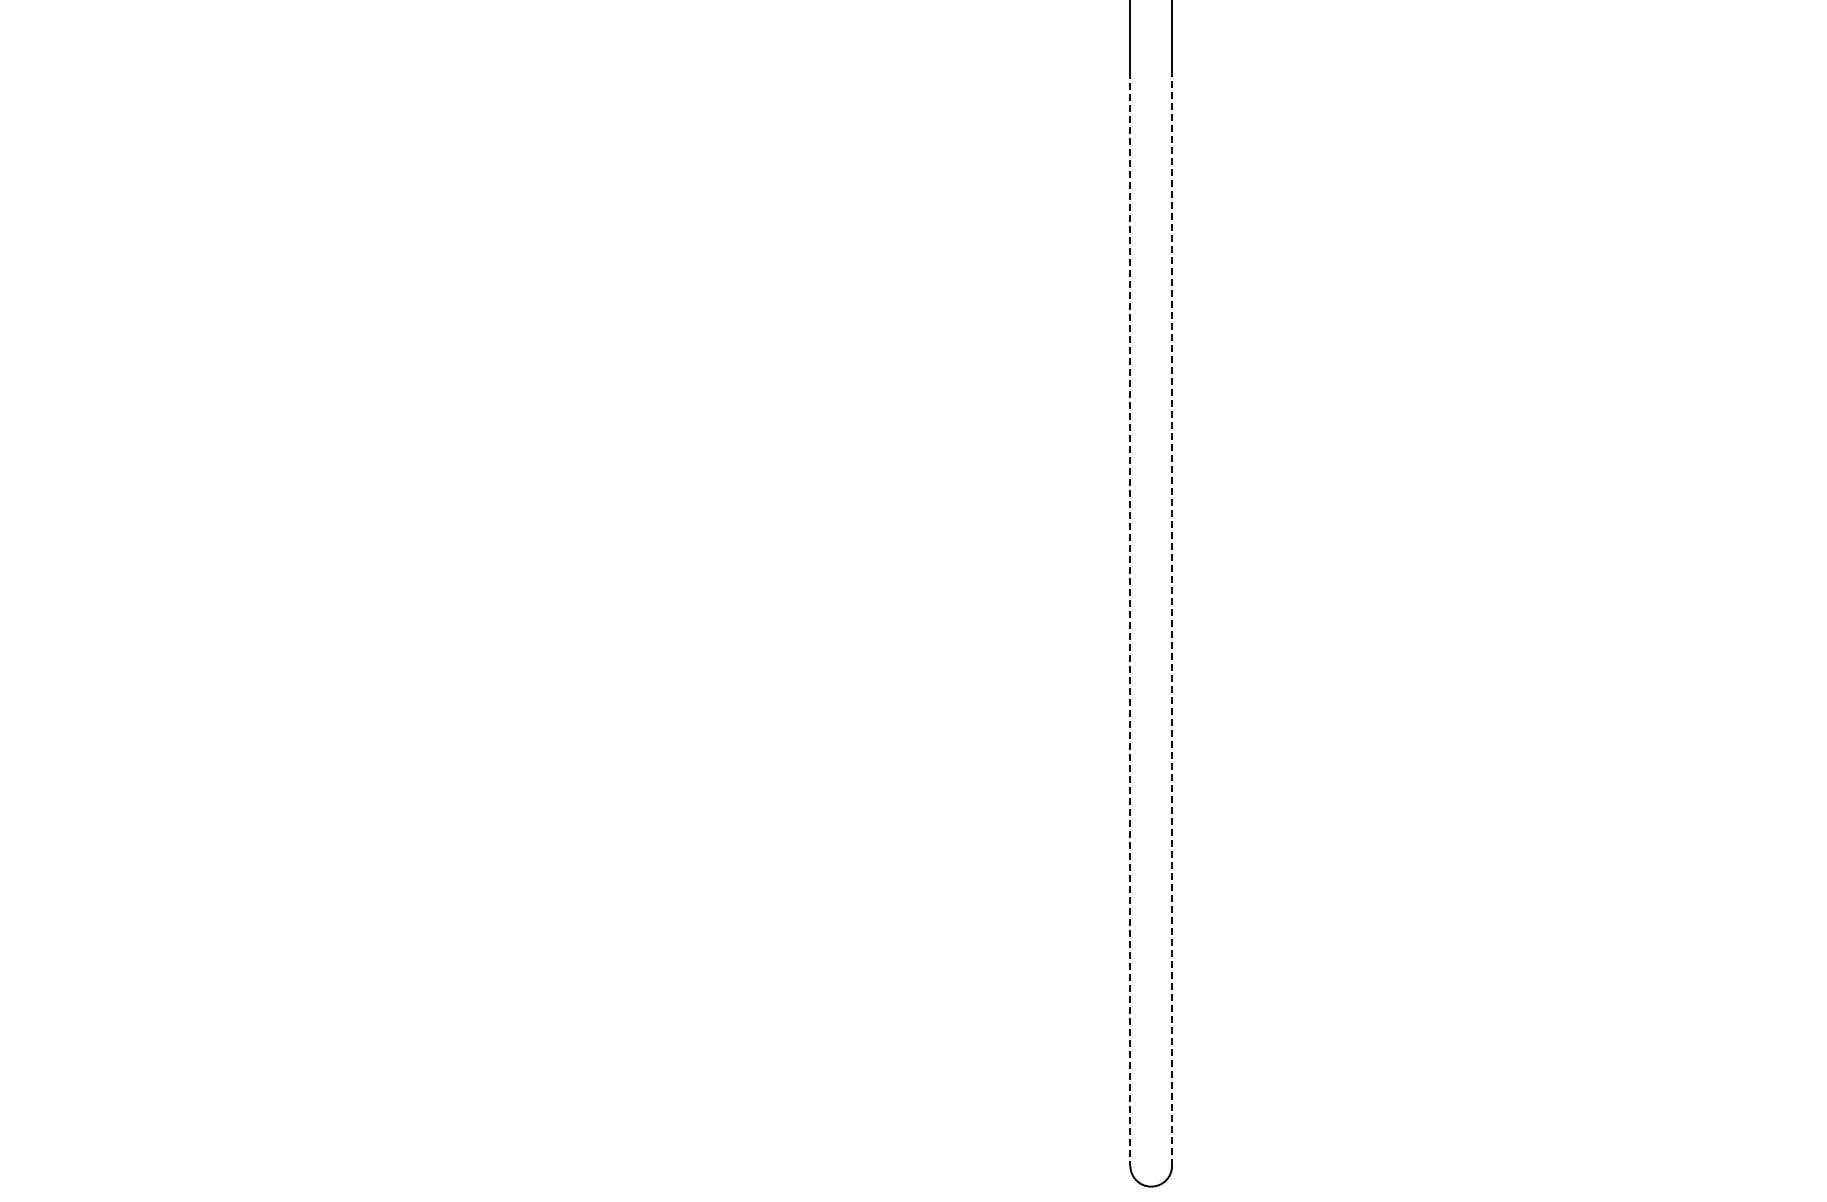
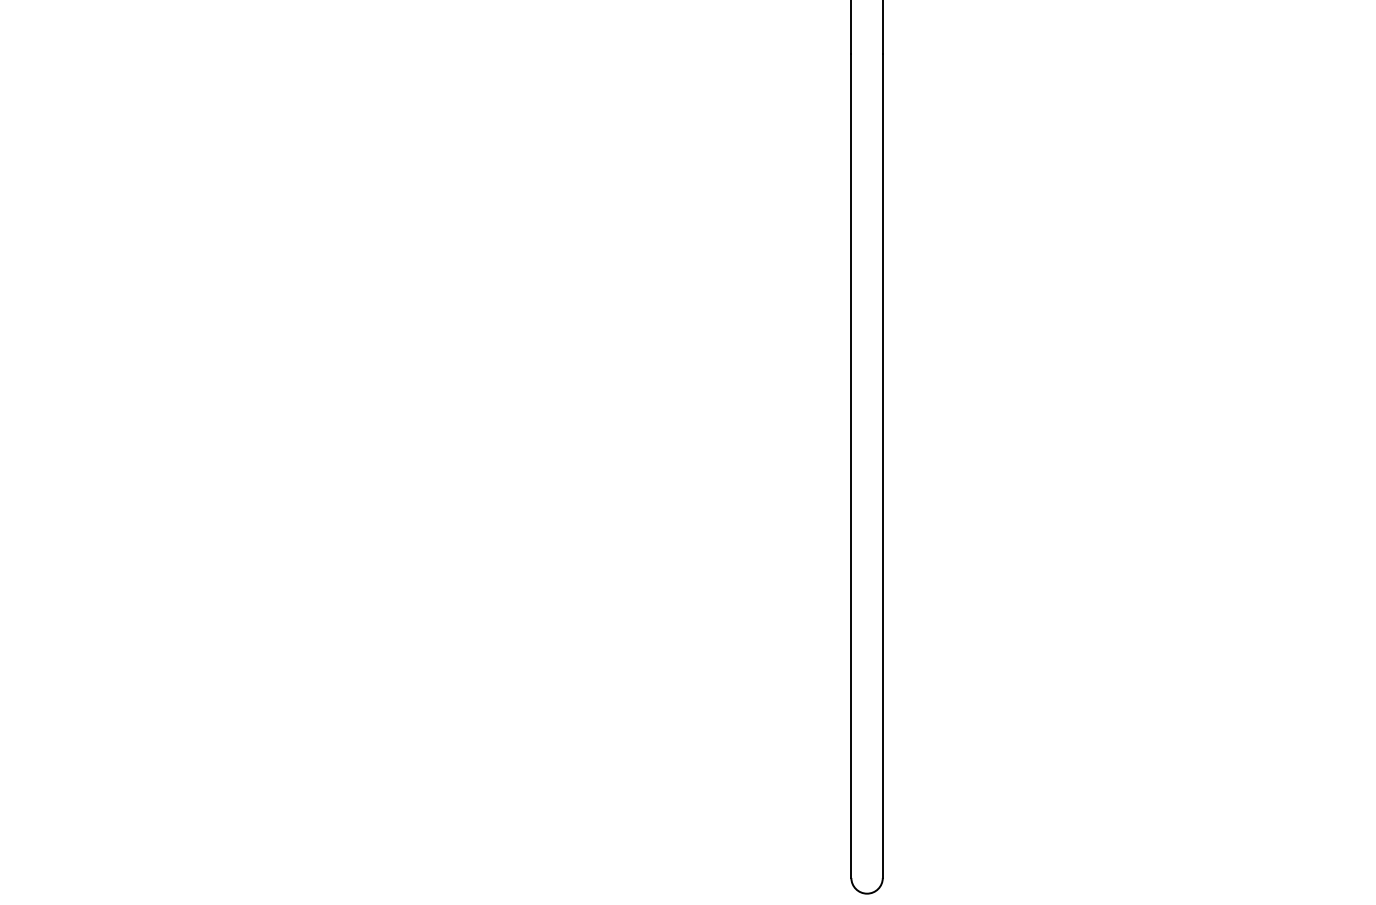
line: (1172, 618) -> (883, 465), dashed -> solid
line: (1130, 619) -> (851, 466), dashed -> solid

